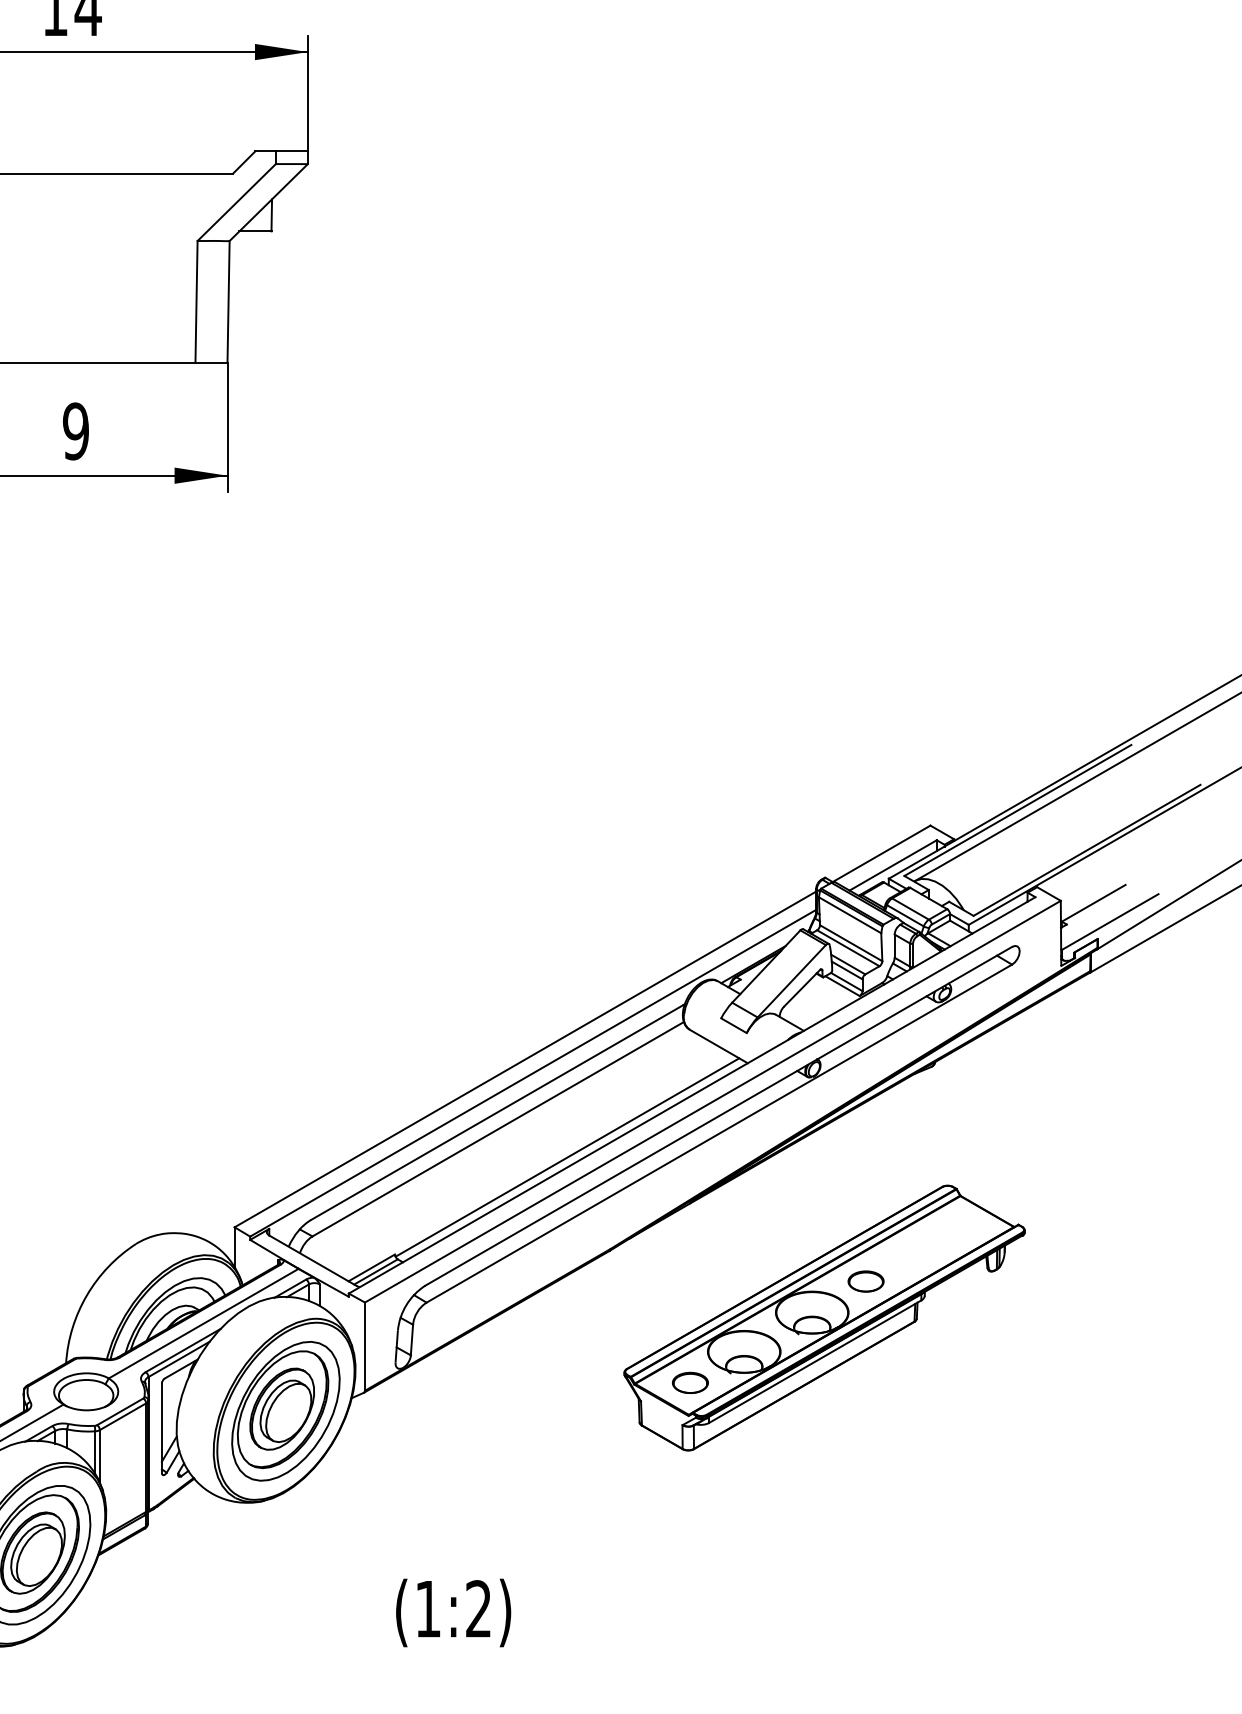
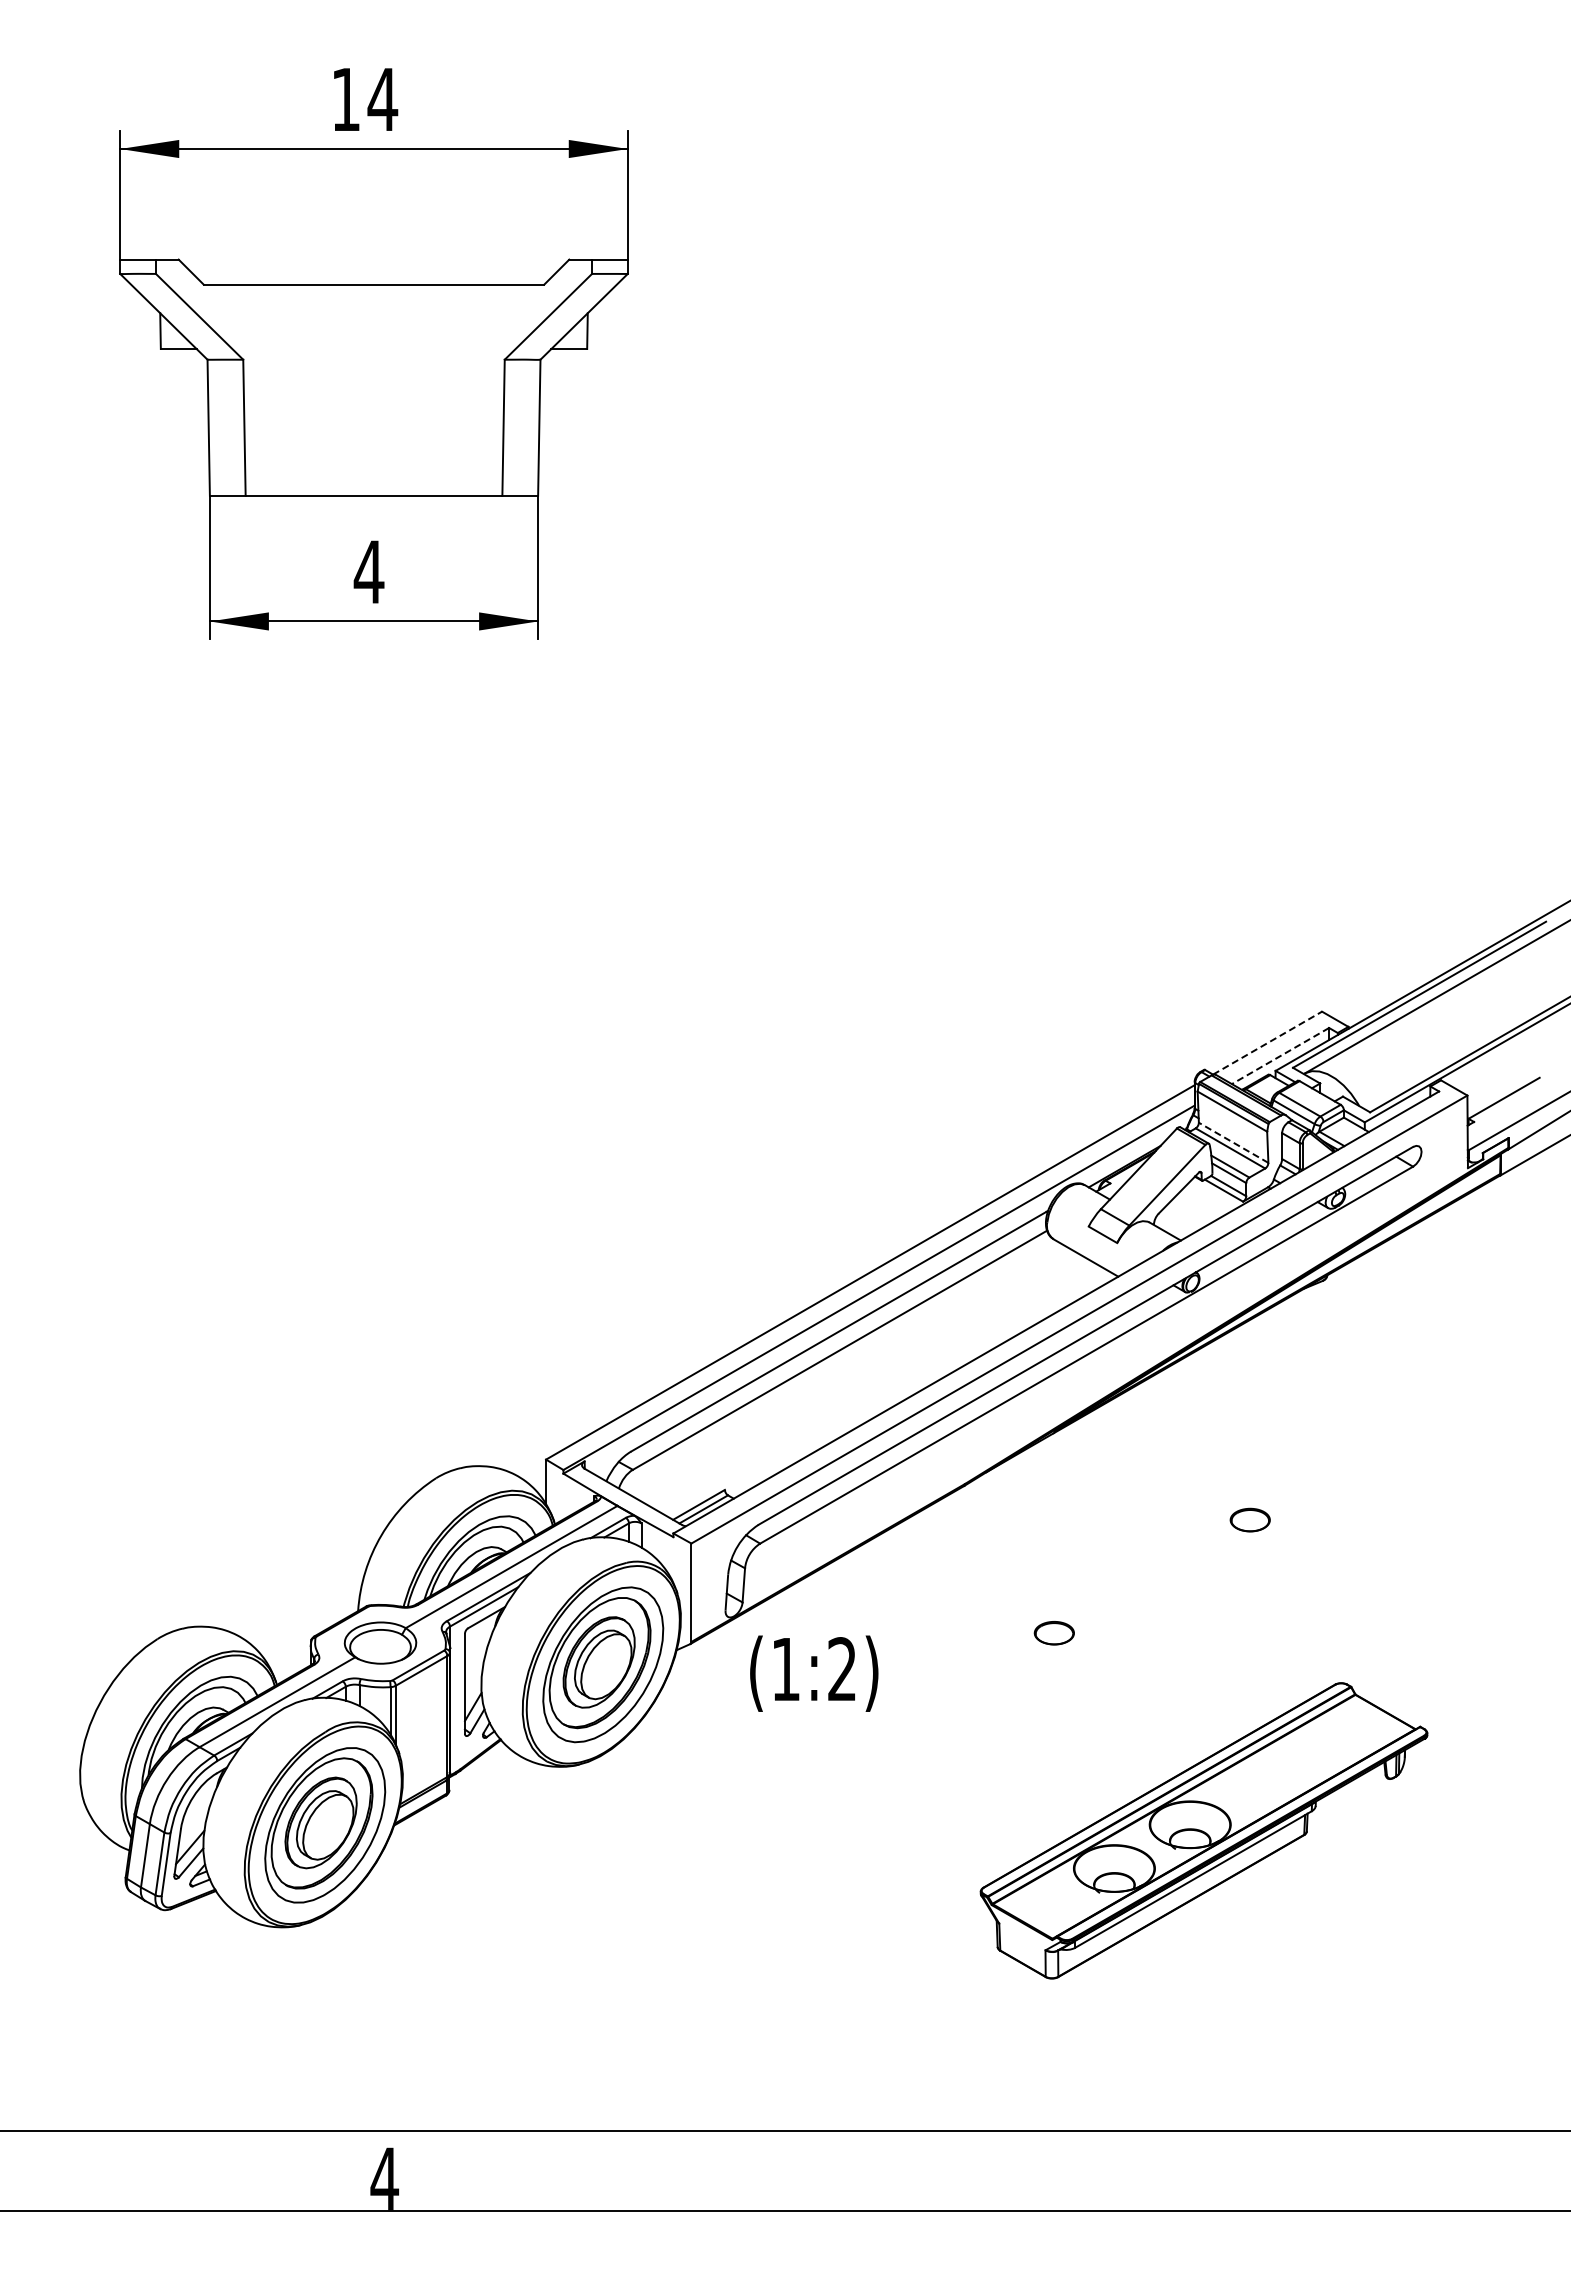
text: (75, 430) -> (368, 571), 9 -> 4
line: (881, 854) -> (1267, 1043), solid -> dashed
line: (893, 865) -> (1280, 1056), solid -> dashed
line: (851, 942) -> (1233, 1142), solid -> dashed
line: (566, 1157) -> (916, 1381), removed
part: (824, 1317) -> (1203, 1830), moved
text: (453, 1612) -> (814, 1673), moved

